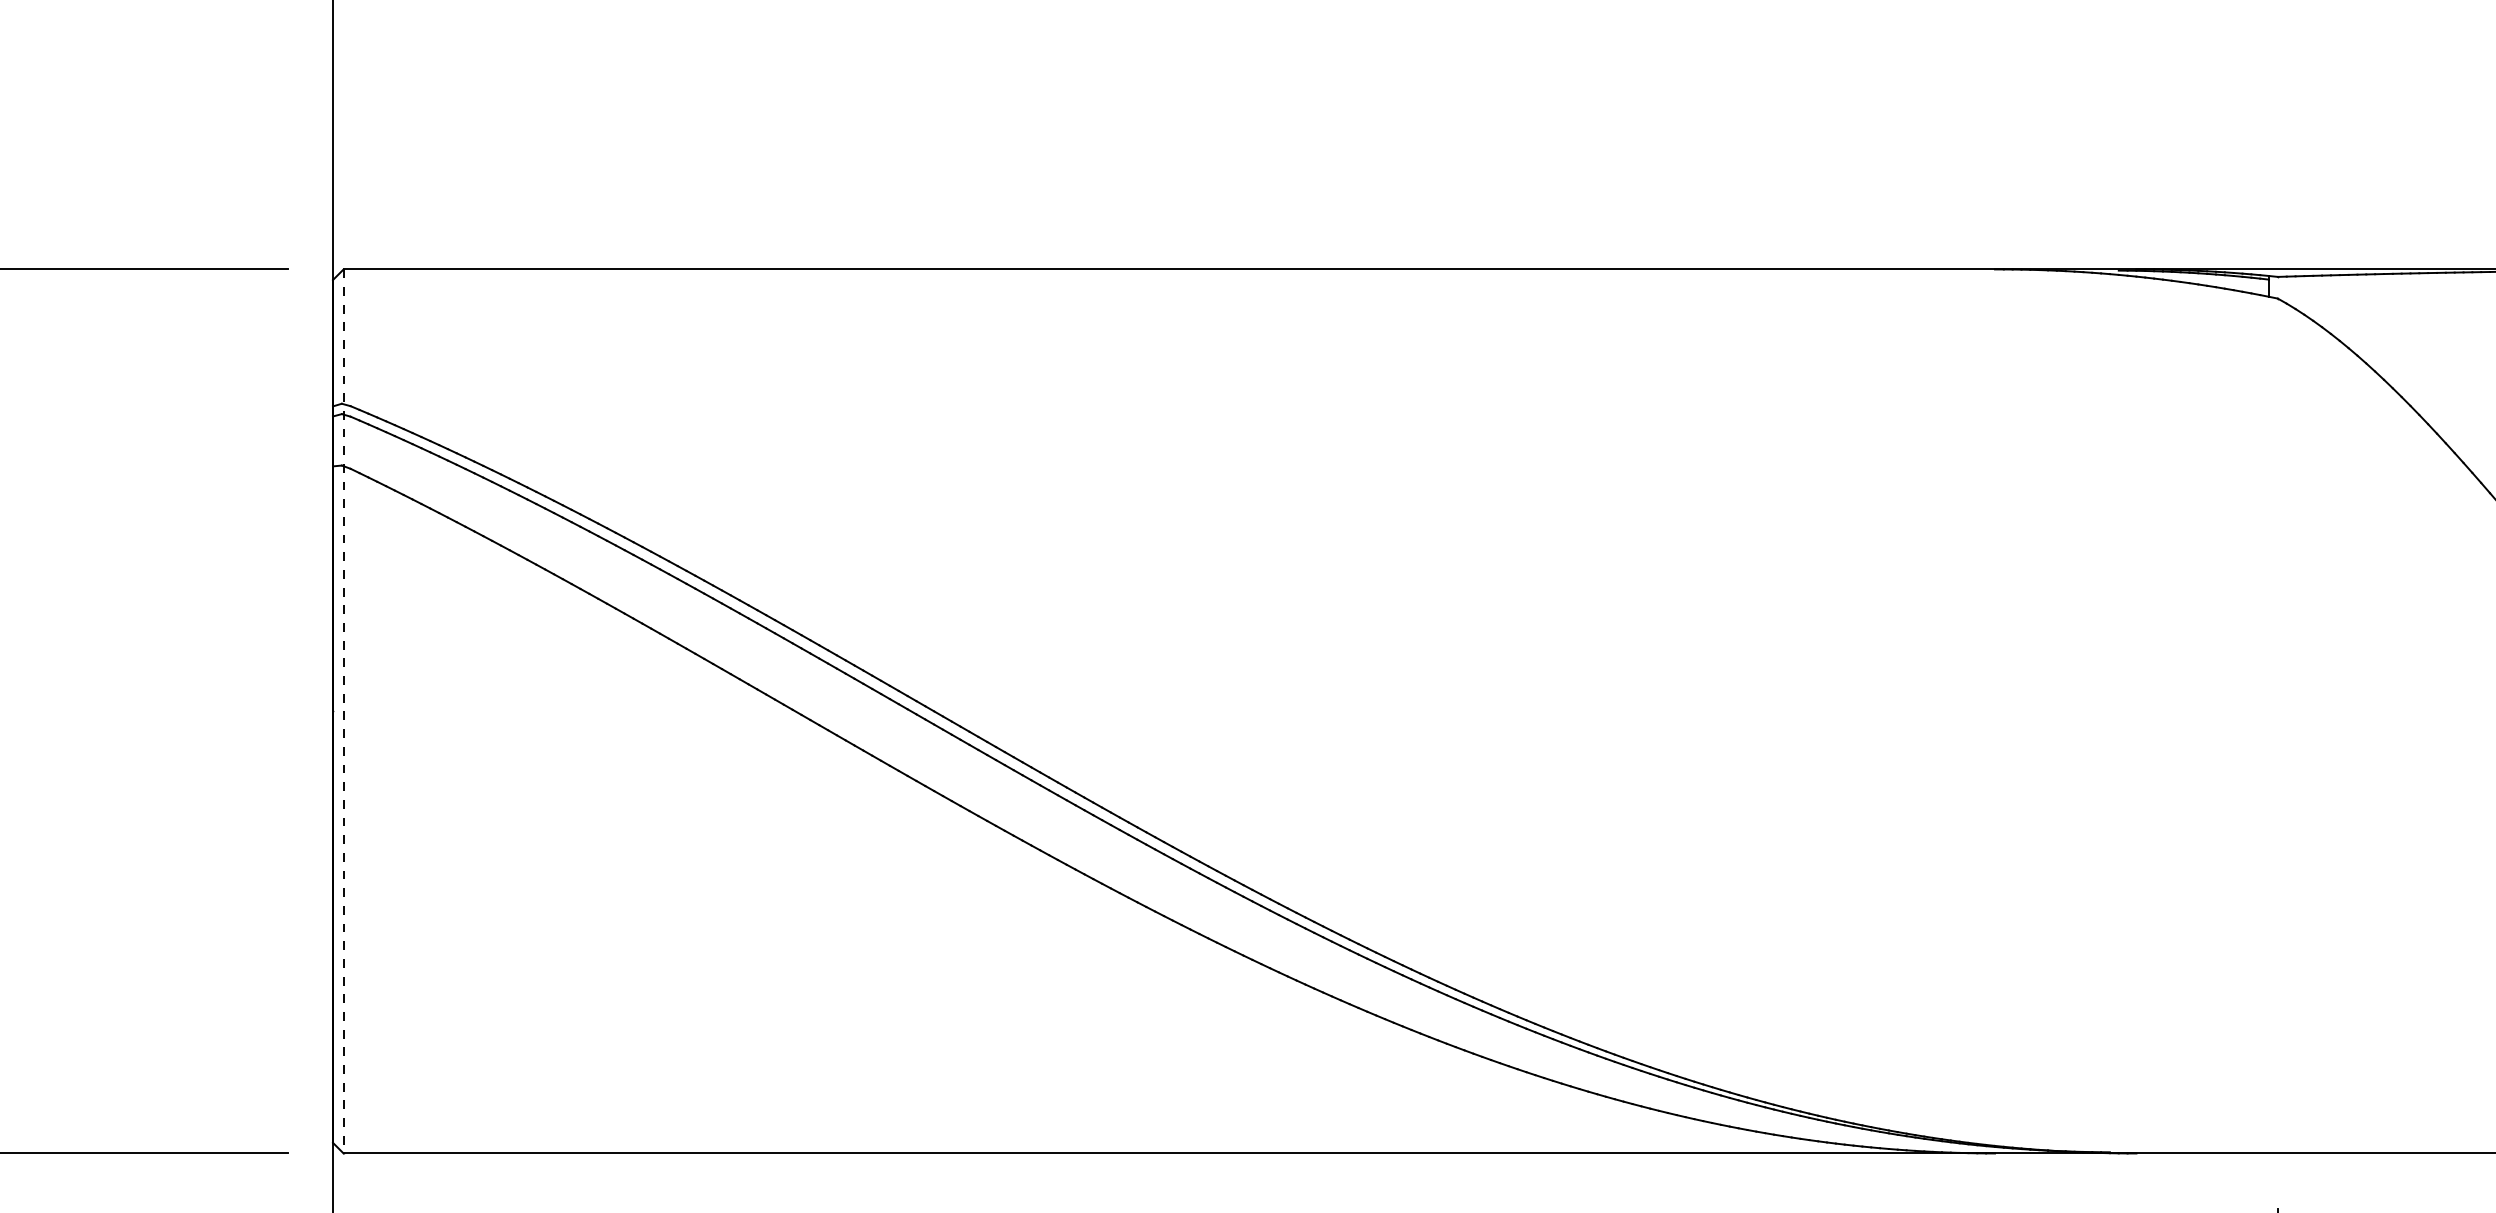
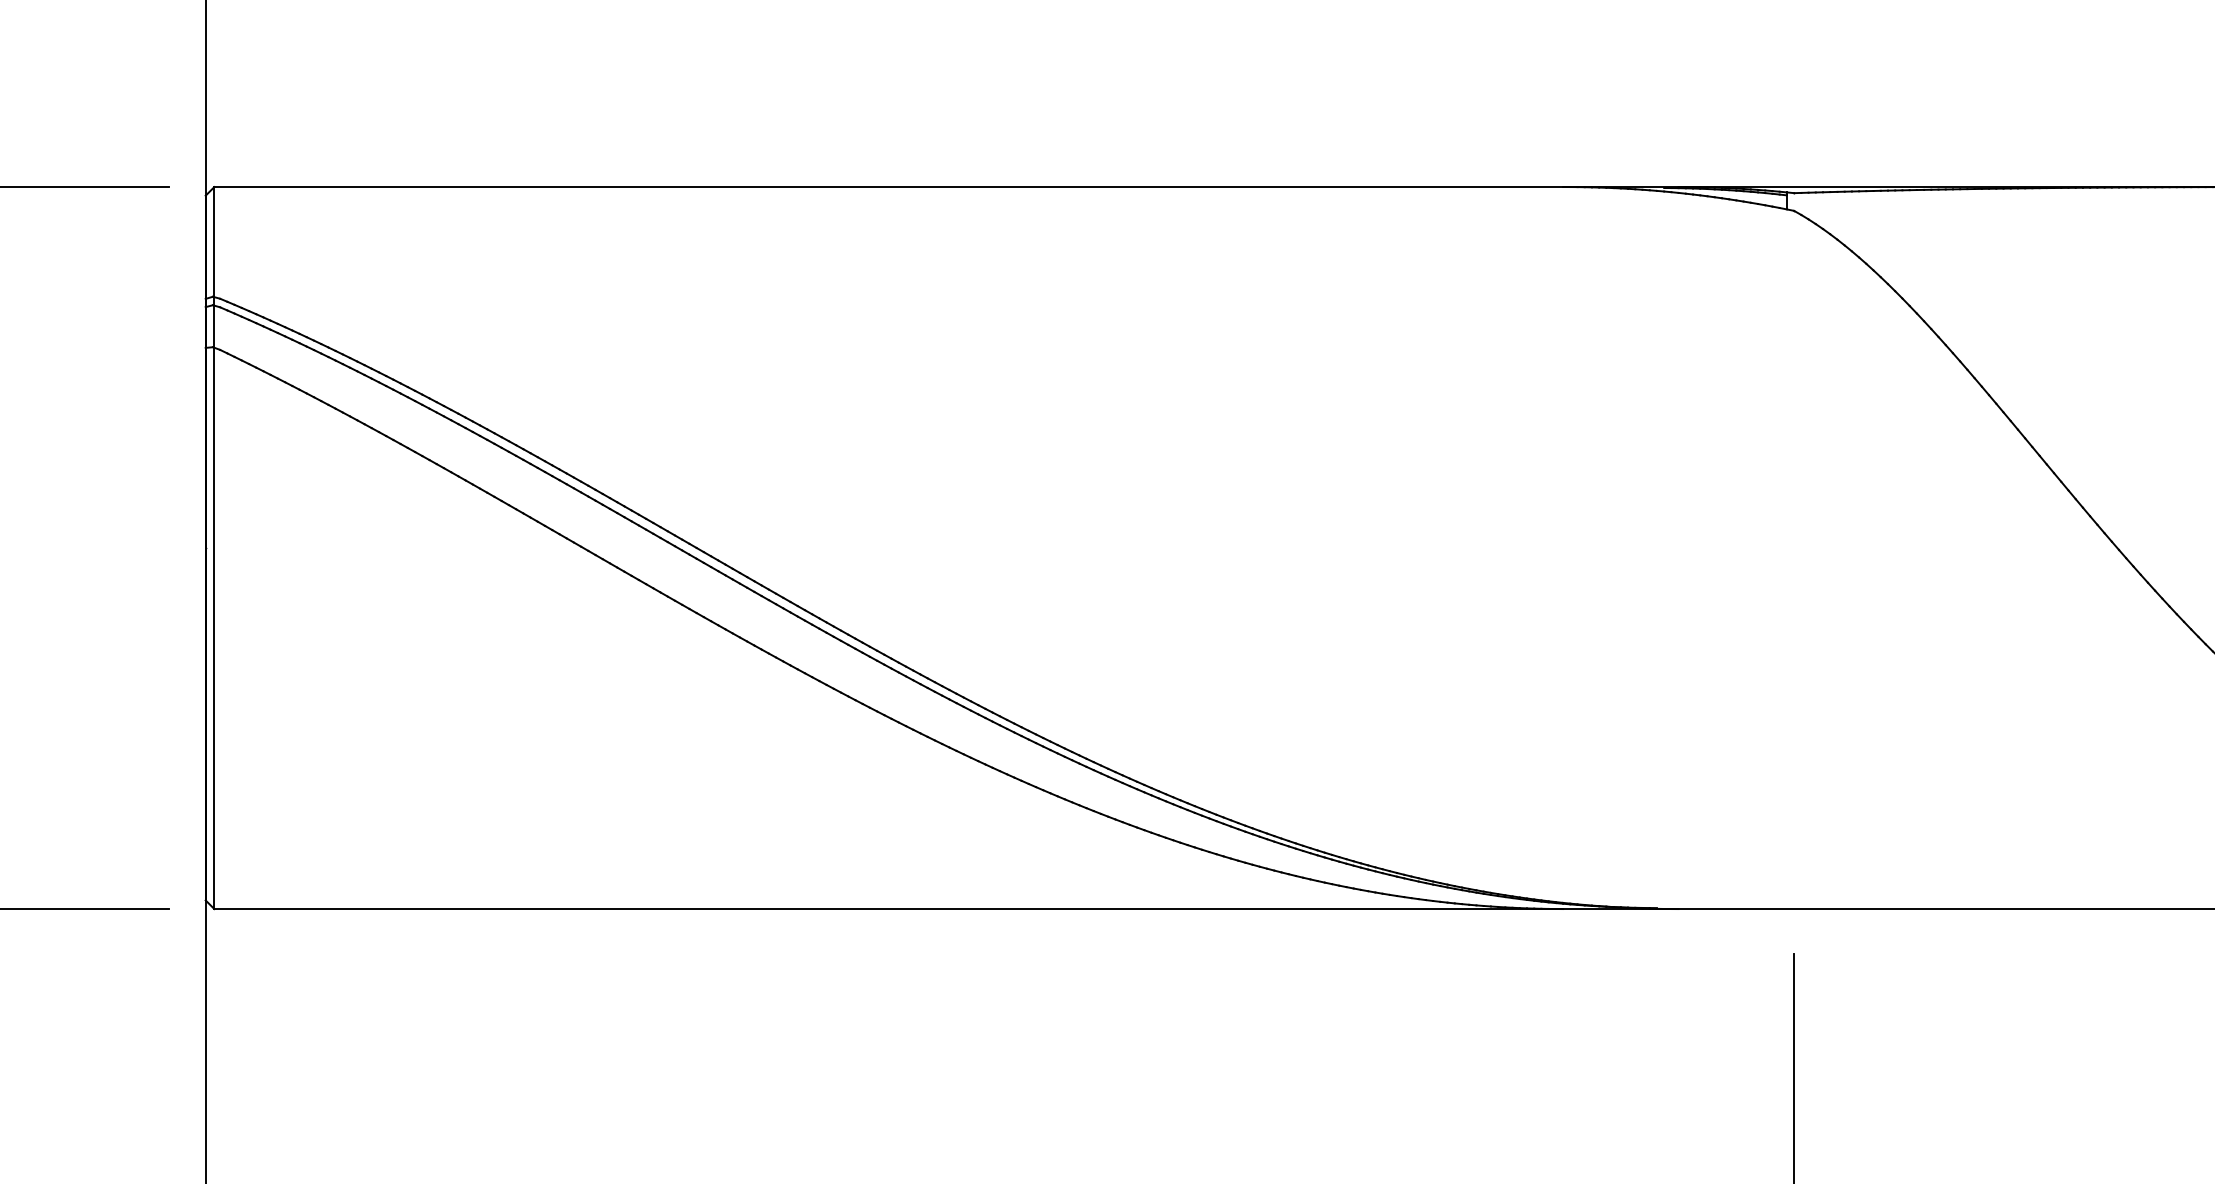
line: (343, 711) -> (214, 548), dashed -> solid

